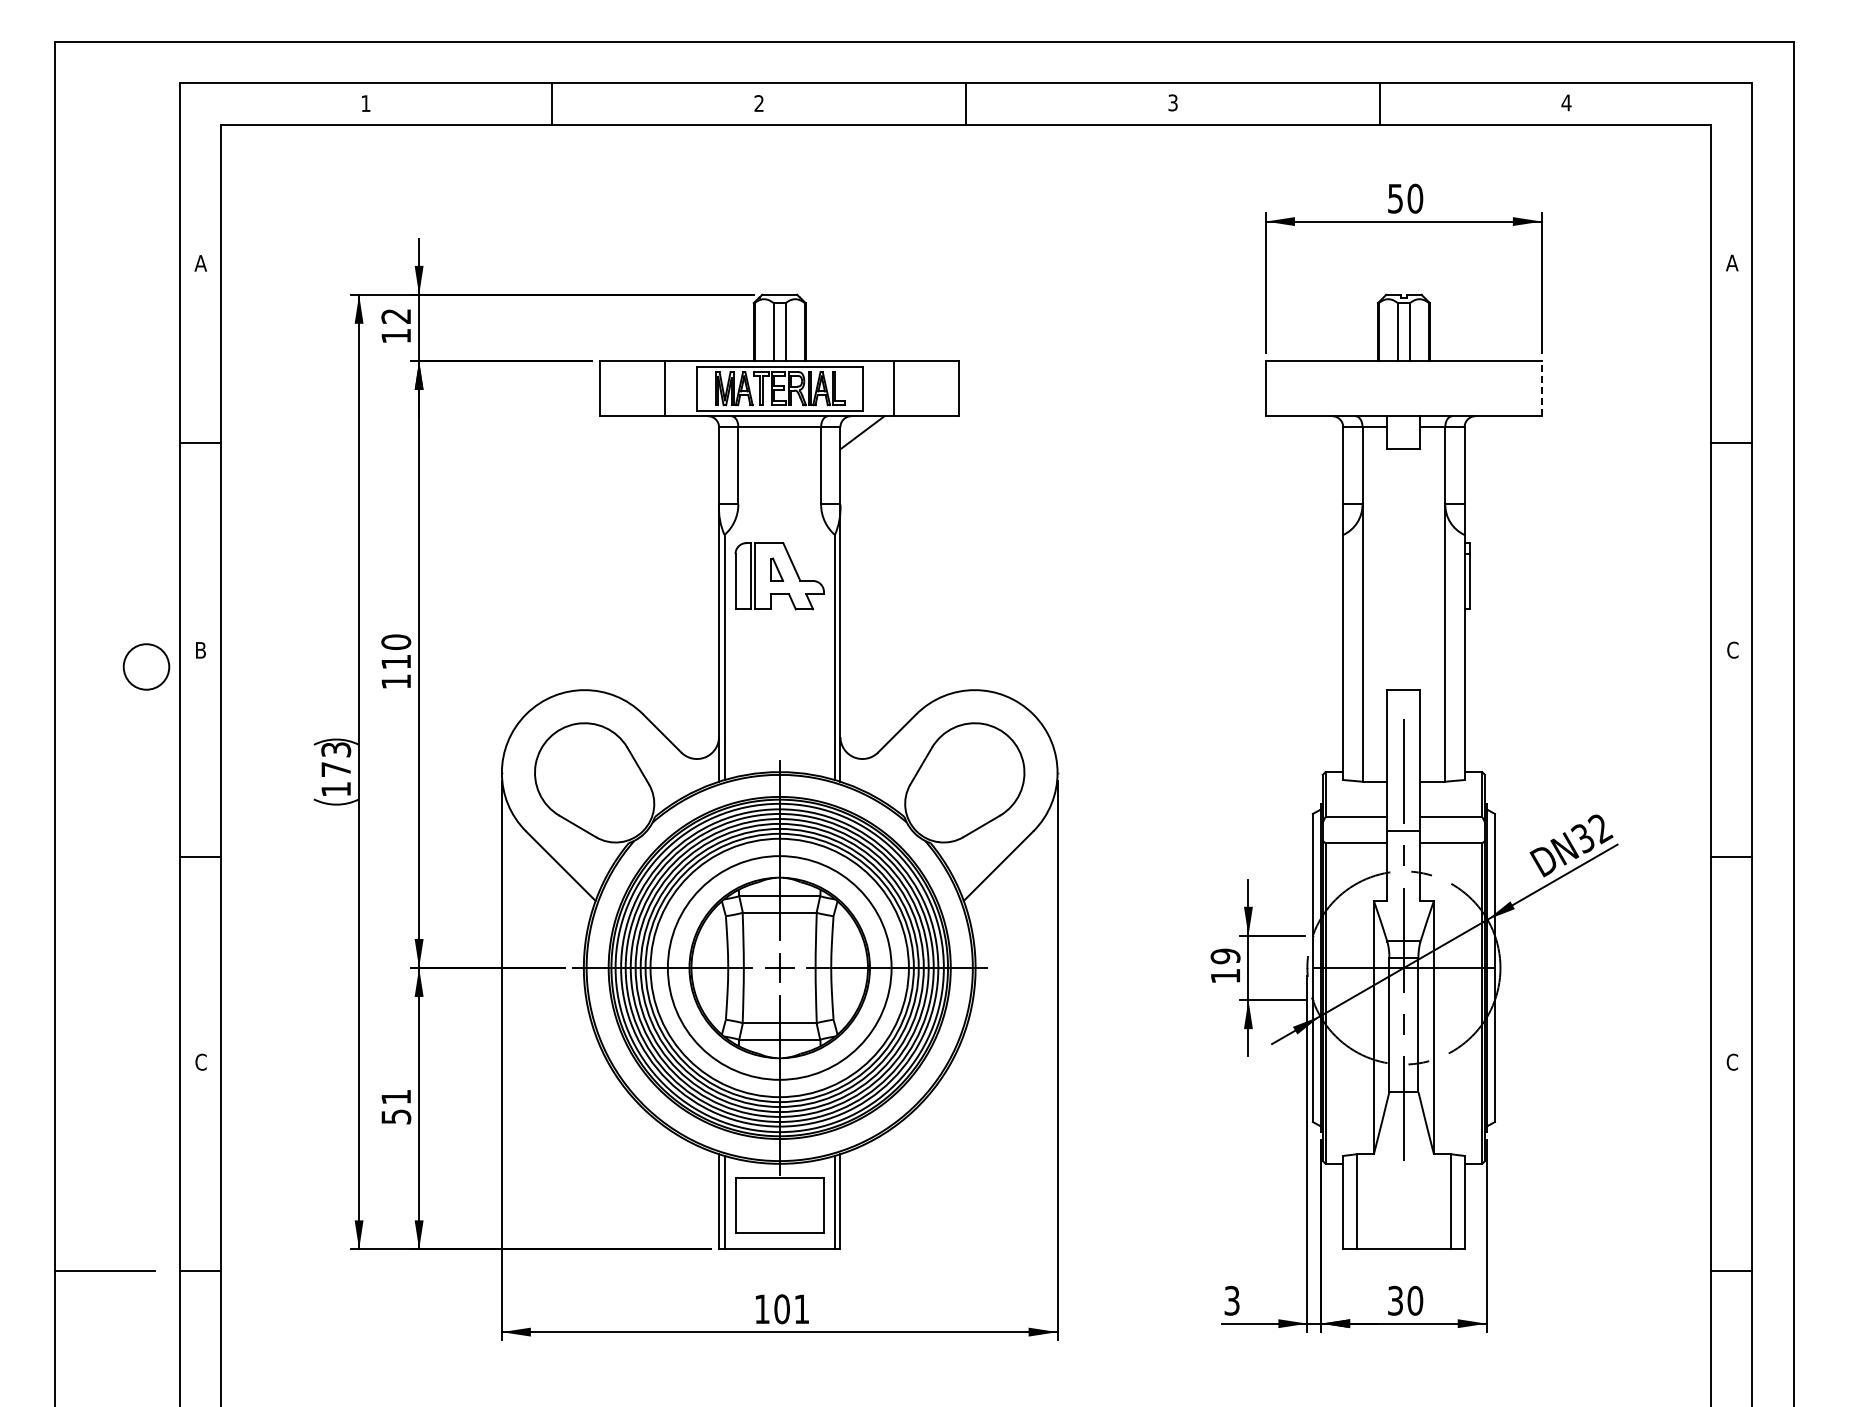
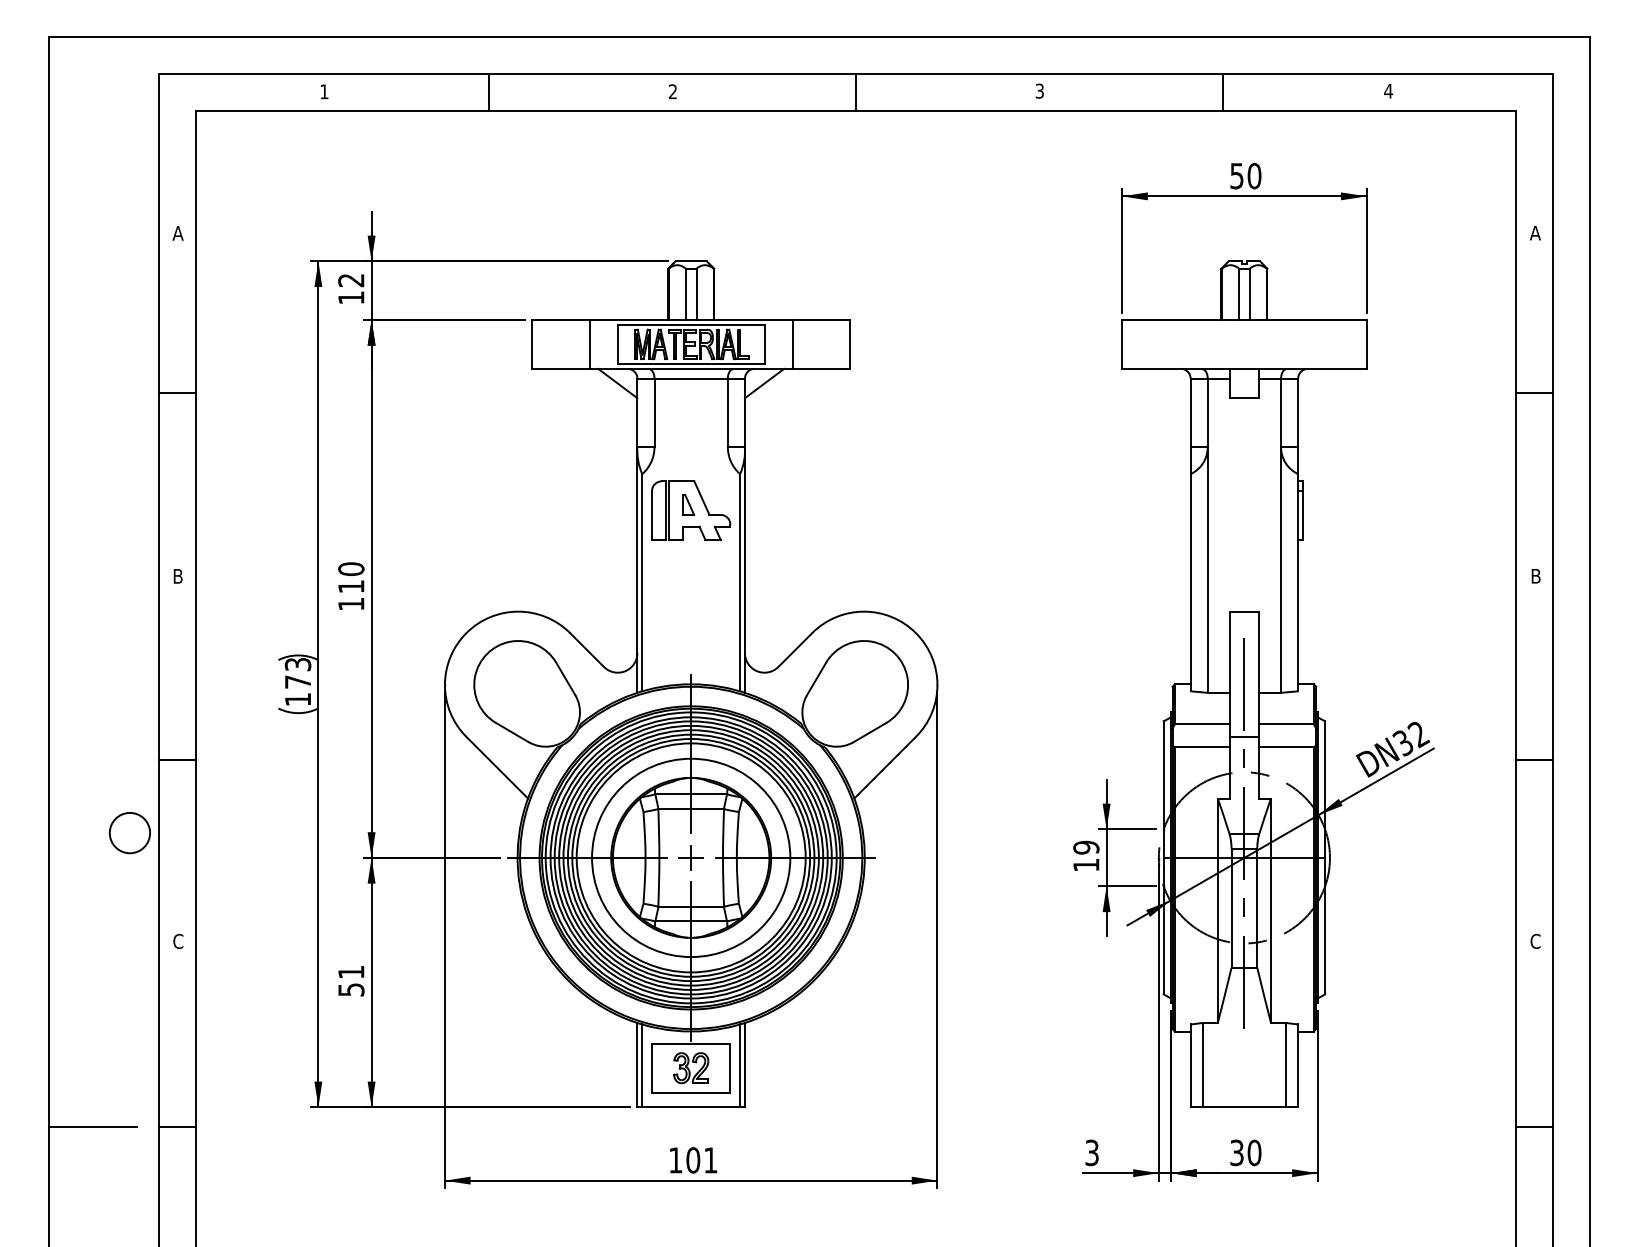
line: (1541, 388) -> (1366, 344), dashed -> solid
line: (696, 432) -> (617, 383), added
text: (1732, 649) -> (1535, 575), C -> B
circle: (146, 666) -> (129, 832), moved
part: (779, 1205) -> (690, 1068), added

